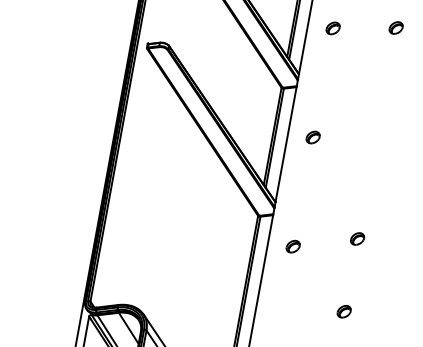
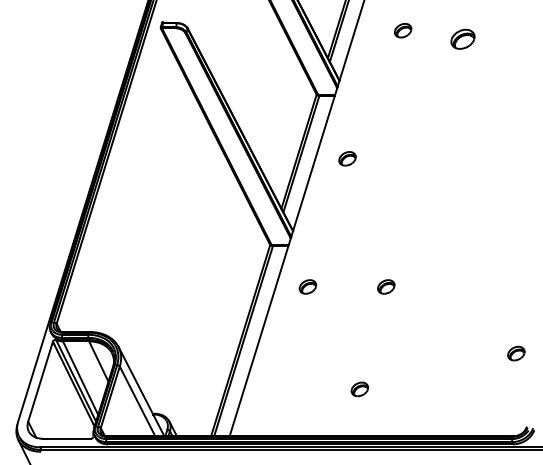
part: (395, 27) -> (462, 38), size x1.4
part: (333, 28) -> (403, 30), moved
part: (343, 311) -> (359, 389), moved

